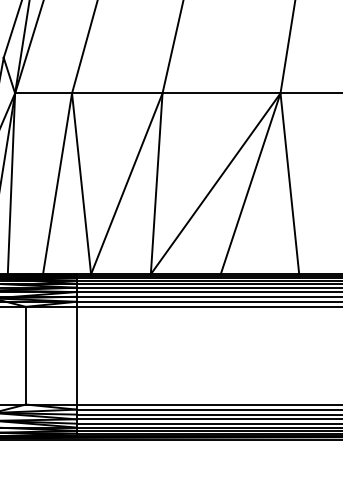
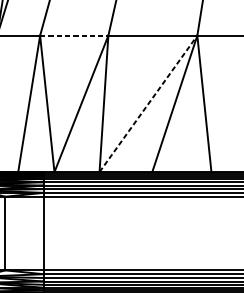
line: (117, 93) -> (74, 35), solid -> dashed
line: (215, 183) -> (148, 103), solid -> dashed

